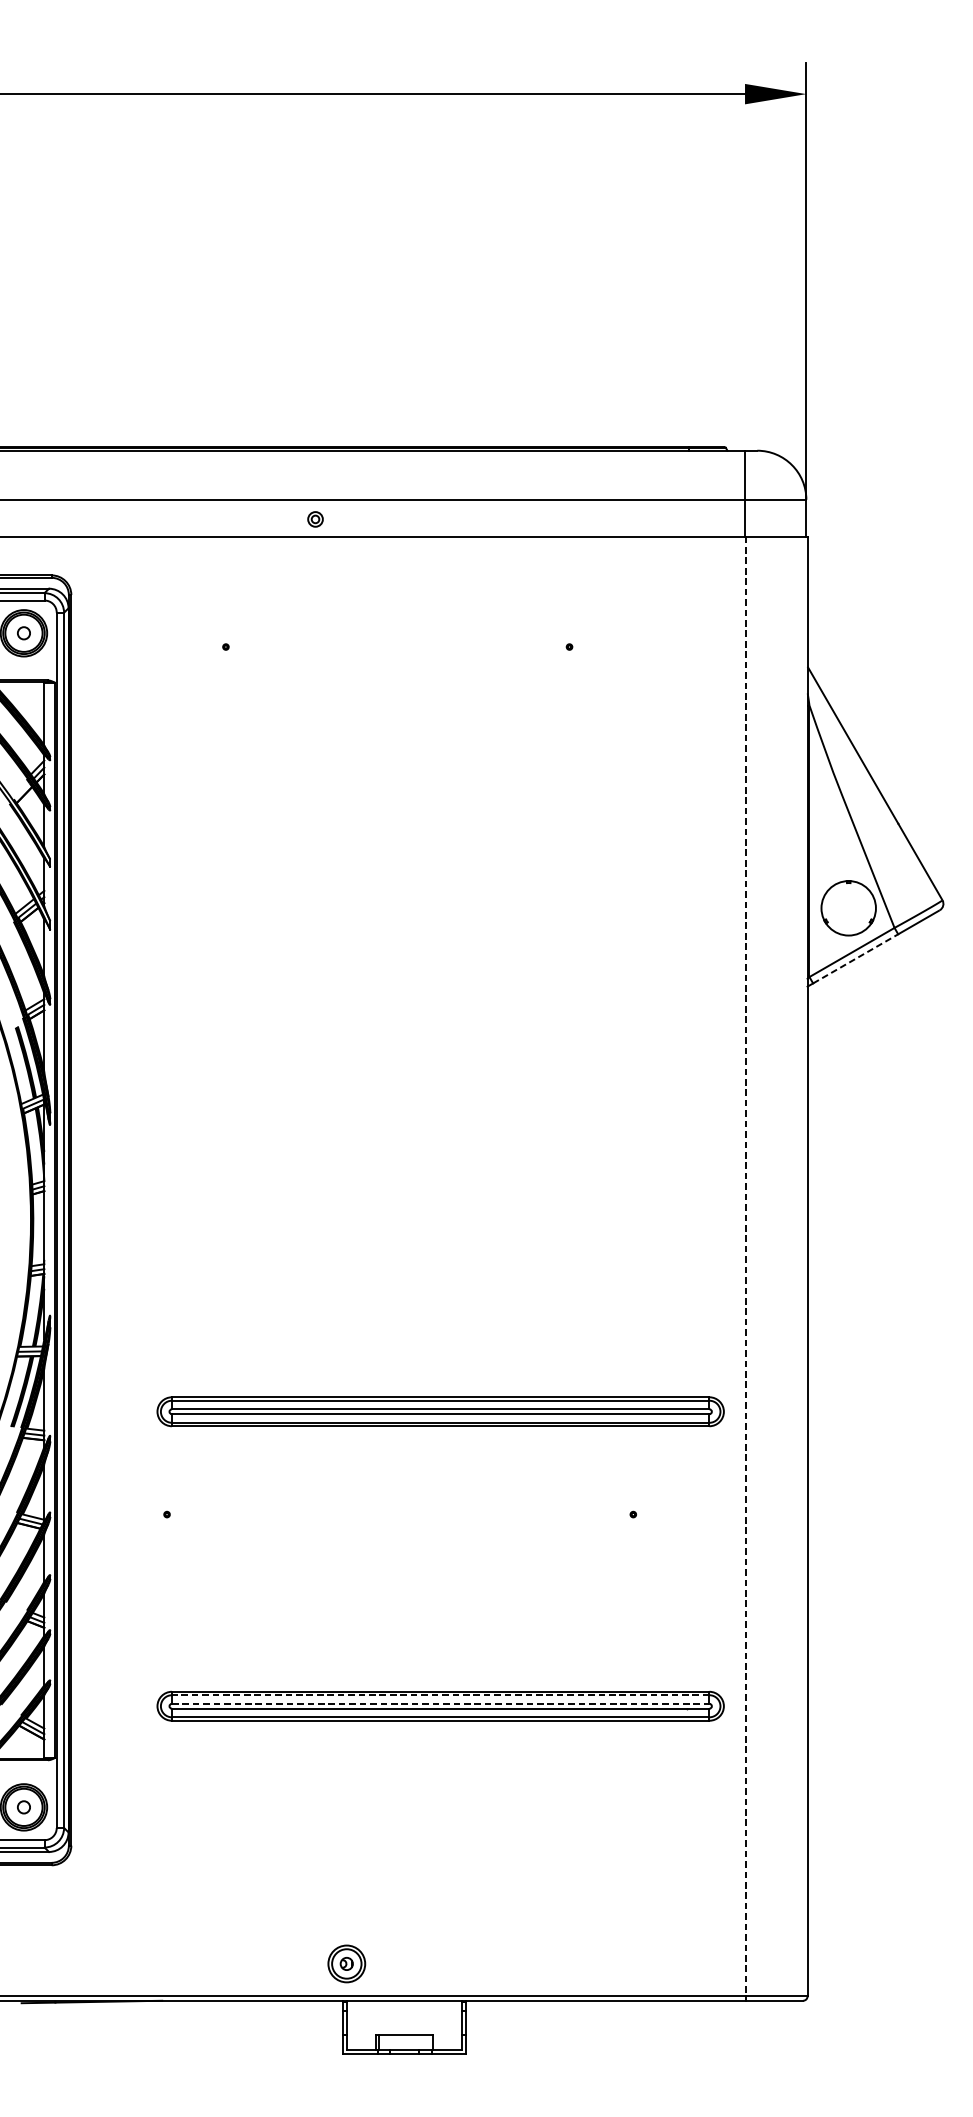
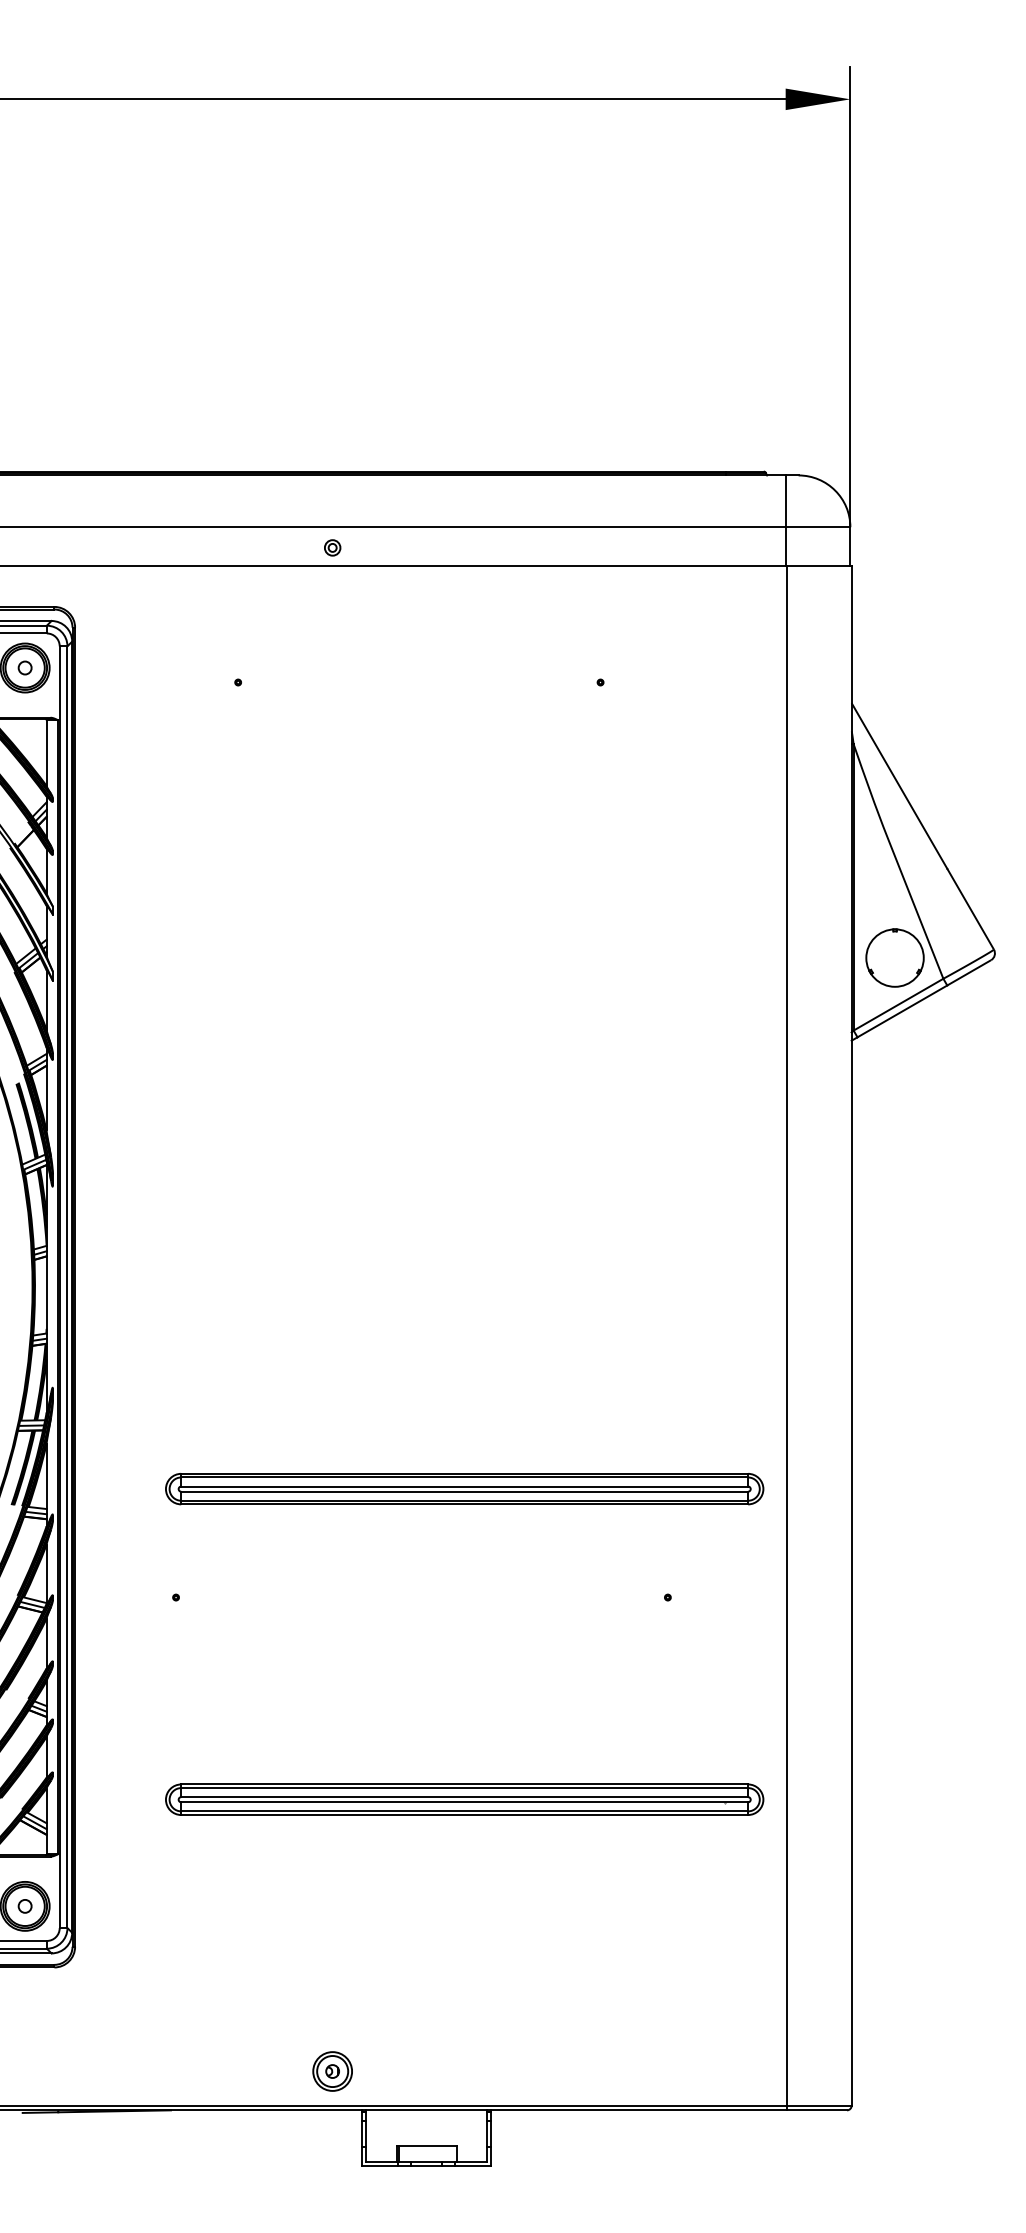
line: (855, 958) -> (902, 1011), dashed -> solid
line: (745, 1266) -> (786, 1335), dashed -> solid
line: (440, 1695) -> (464, 1788), dashed -> solid
line: (441, 1704) -> (465, 1797), dashed -> solid
part: (346, 1963) -> (332, 2071), moved

